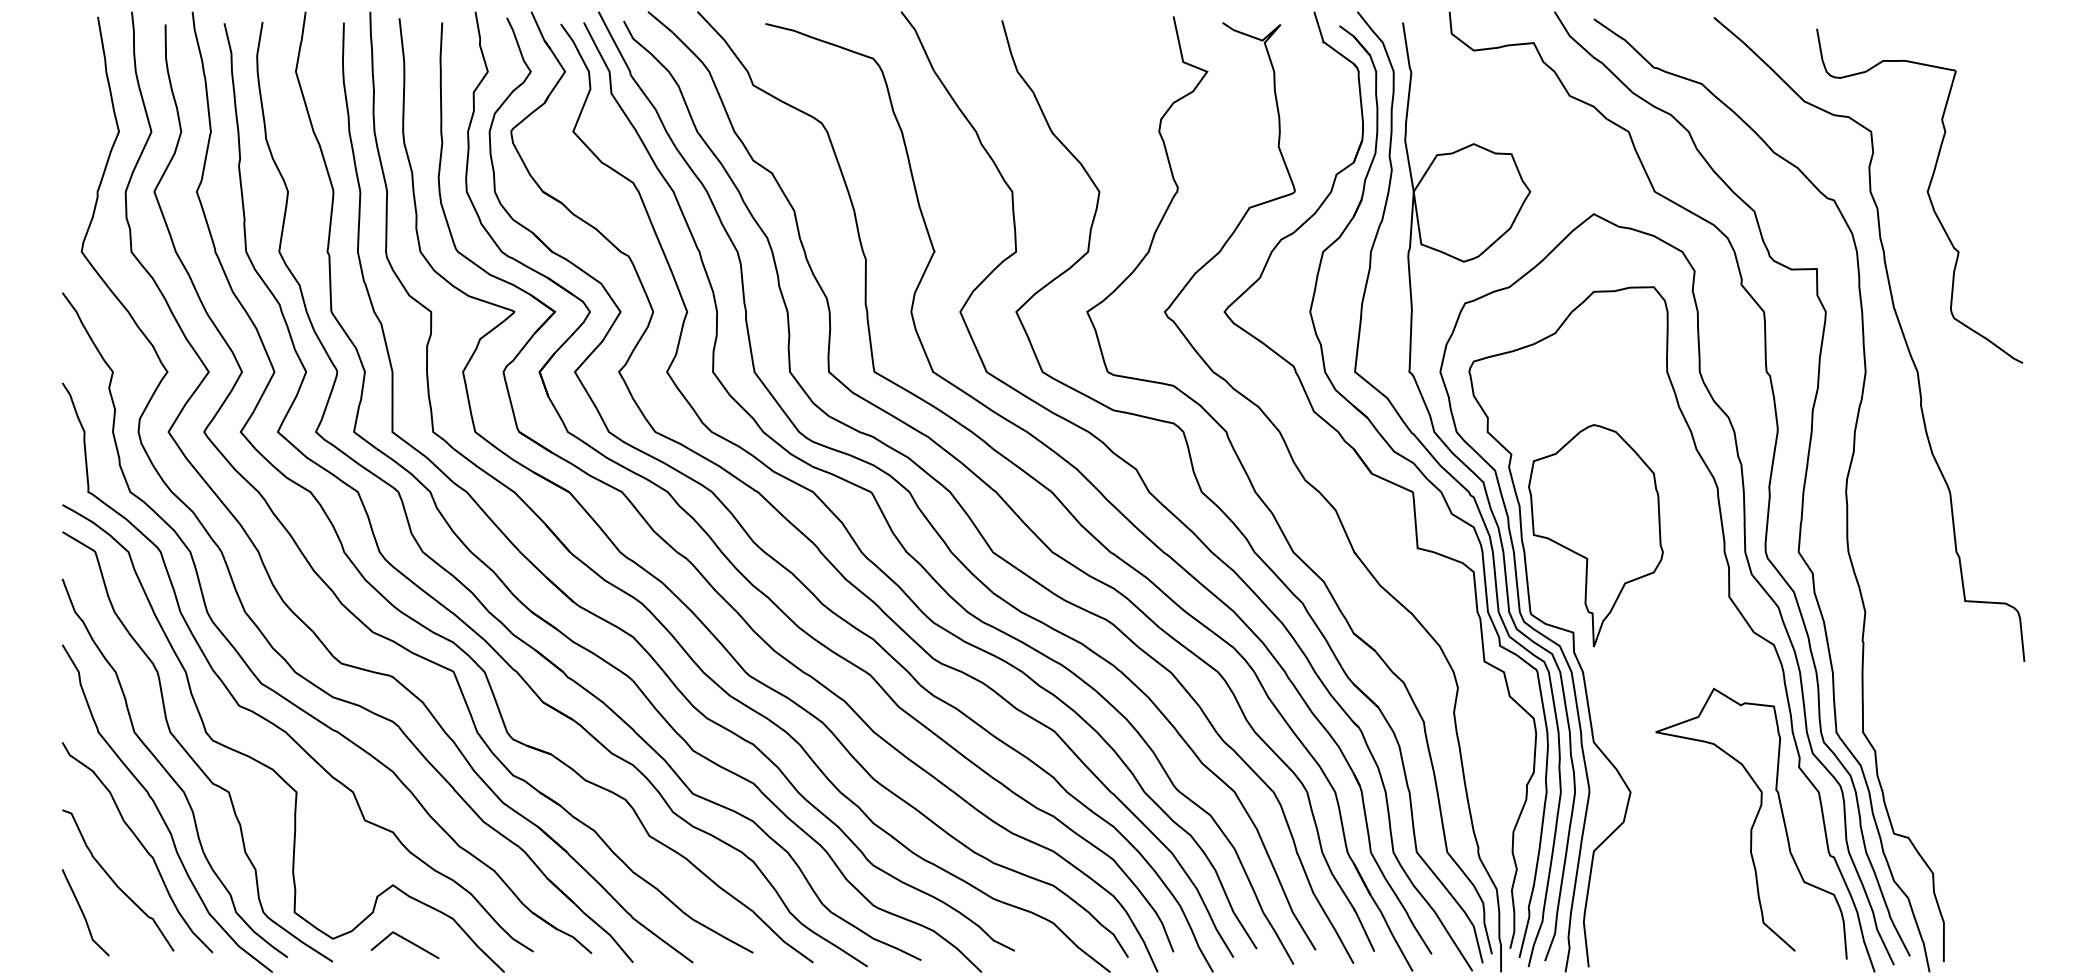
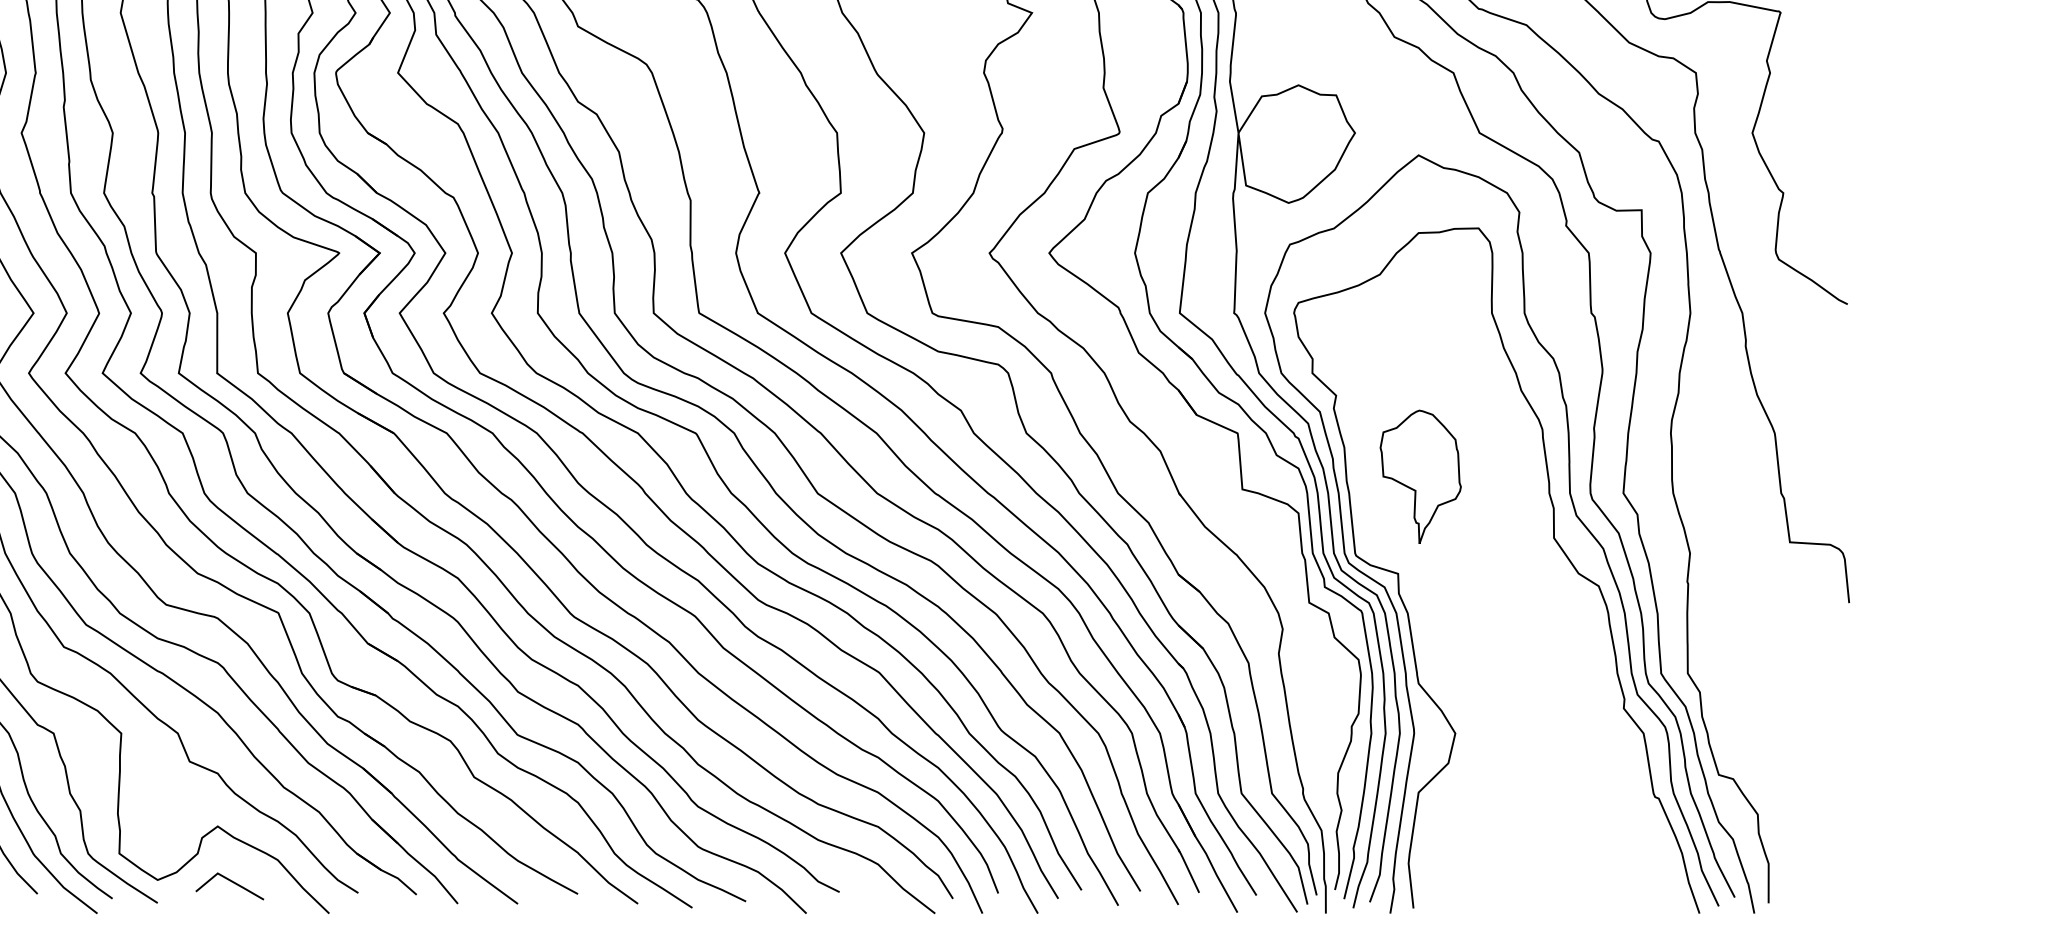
part: (1595, 535) -> (1420, 476), size x0.6
curve: (1752, 823) -> (1577, 764), removed

